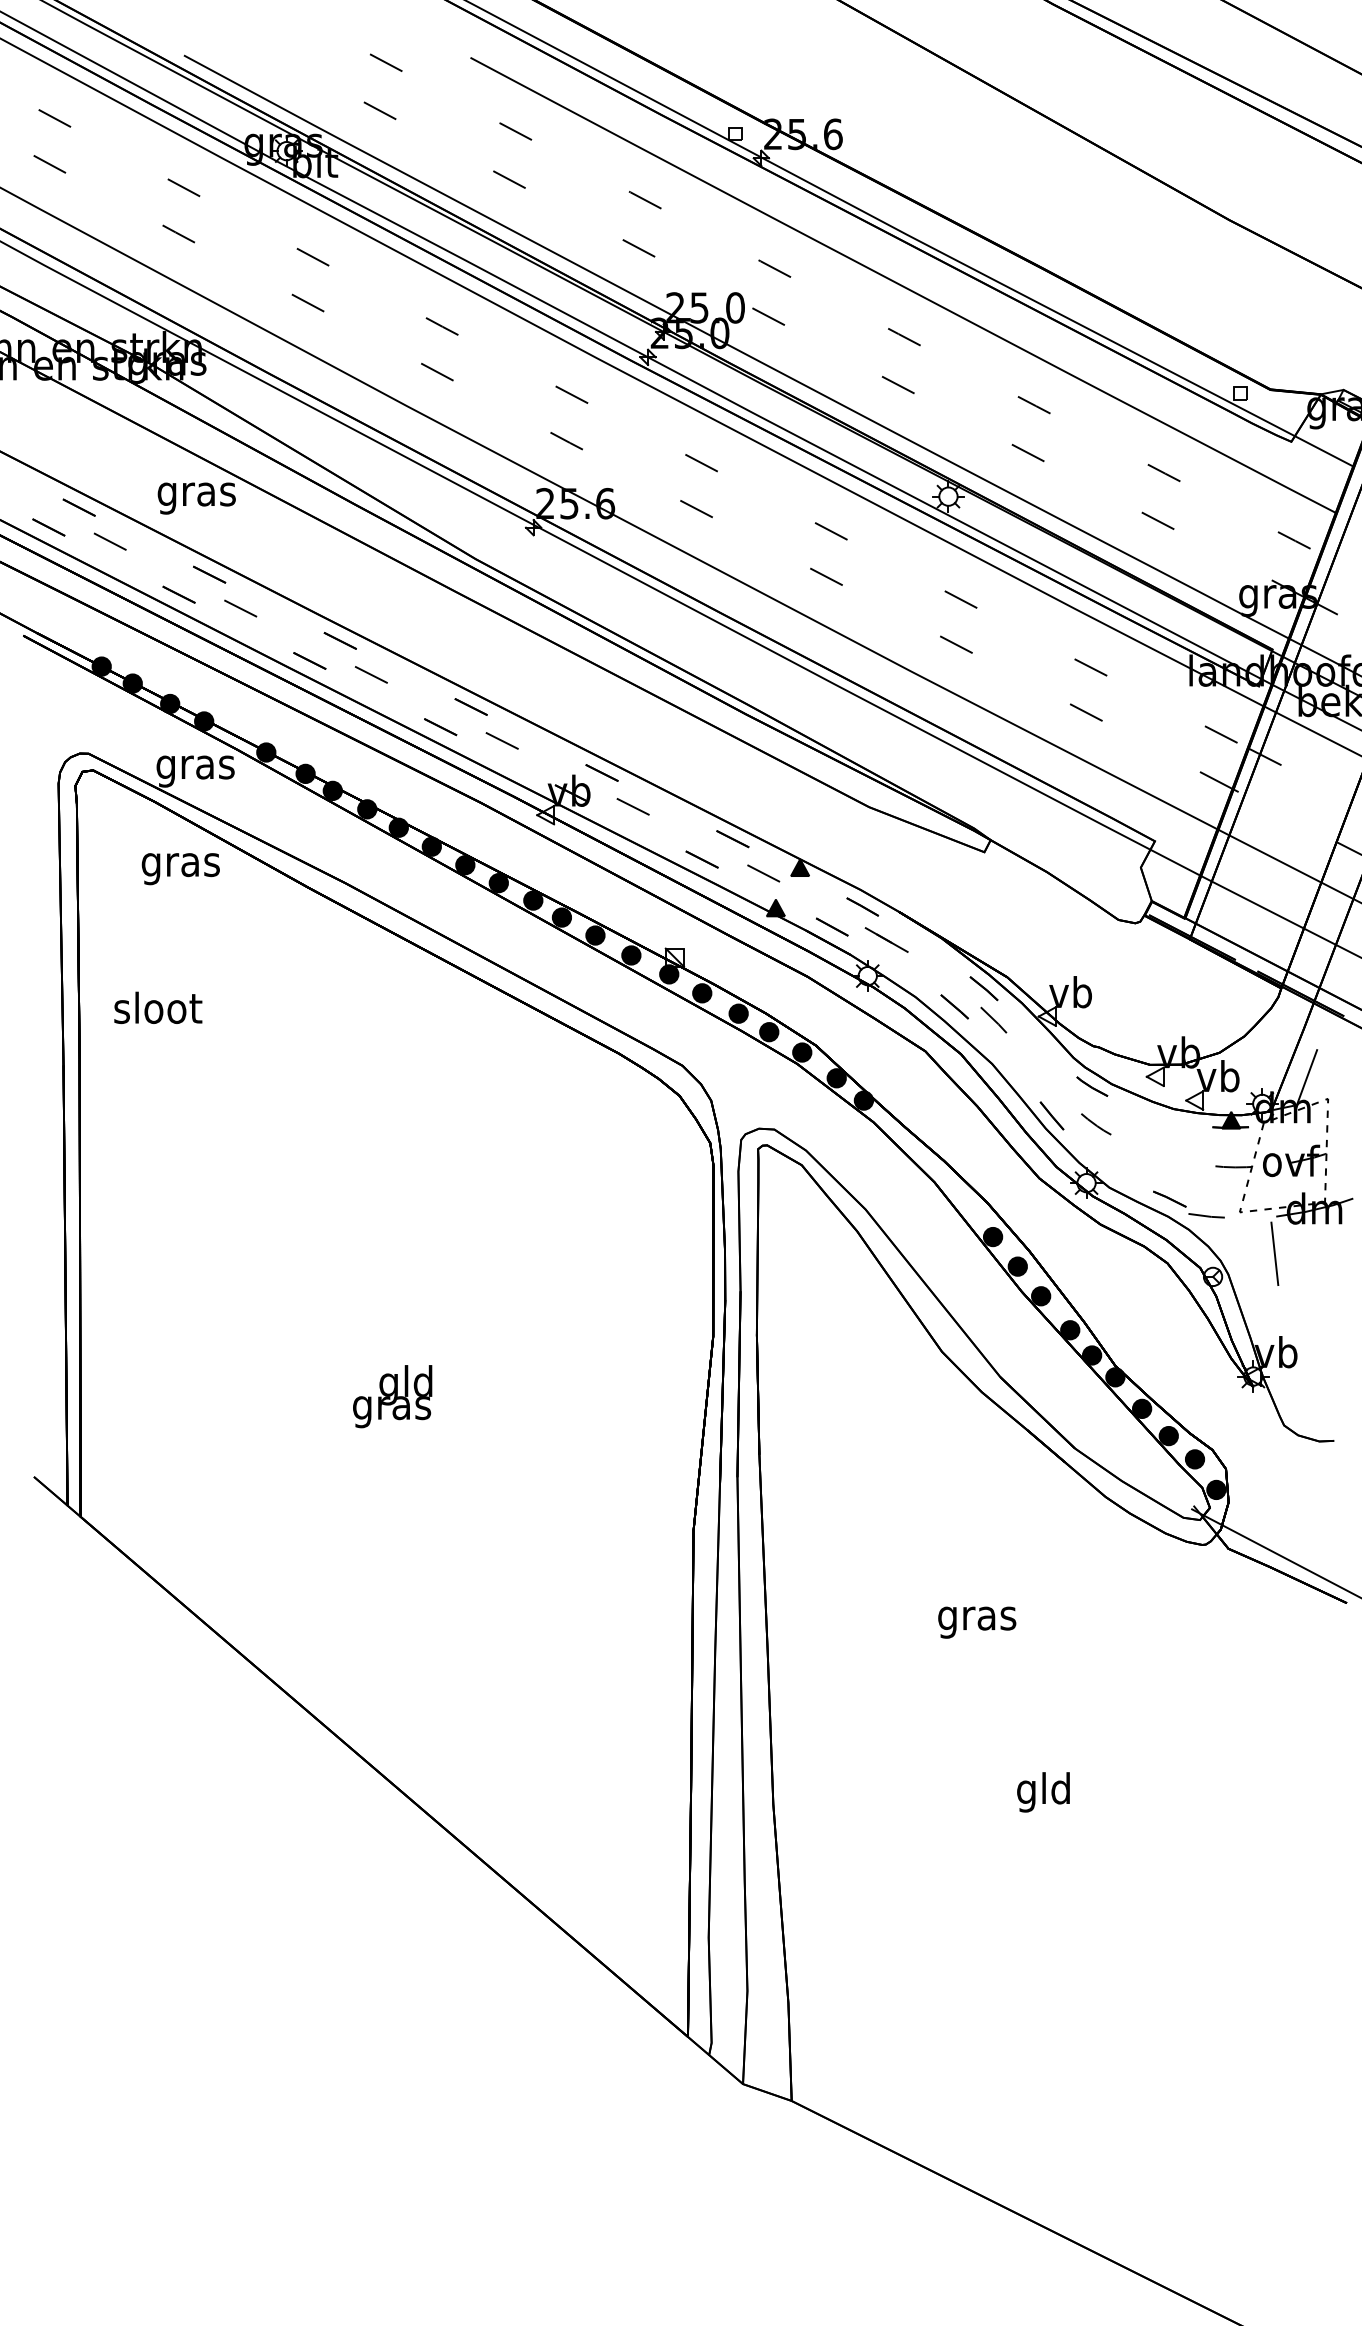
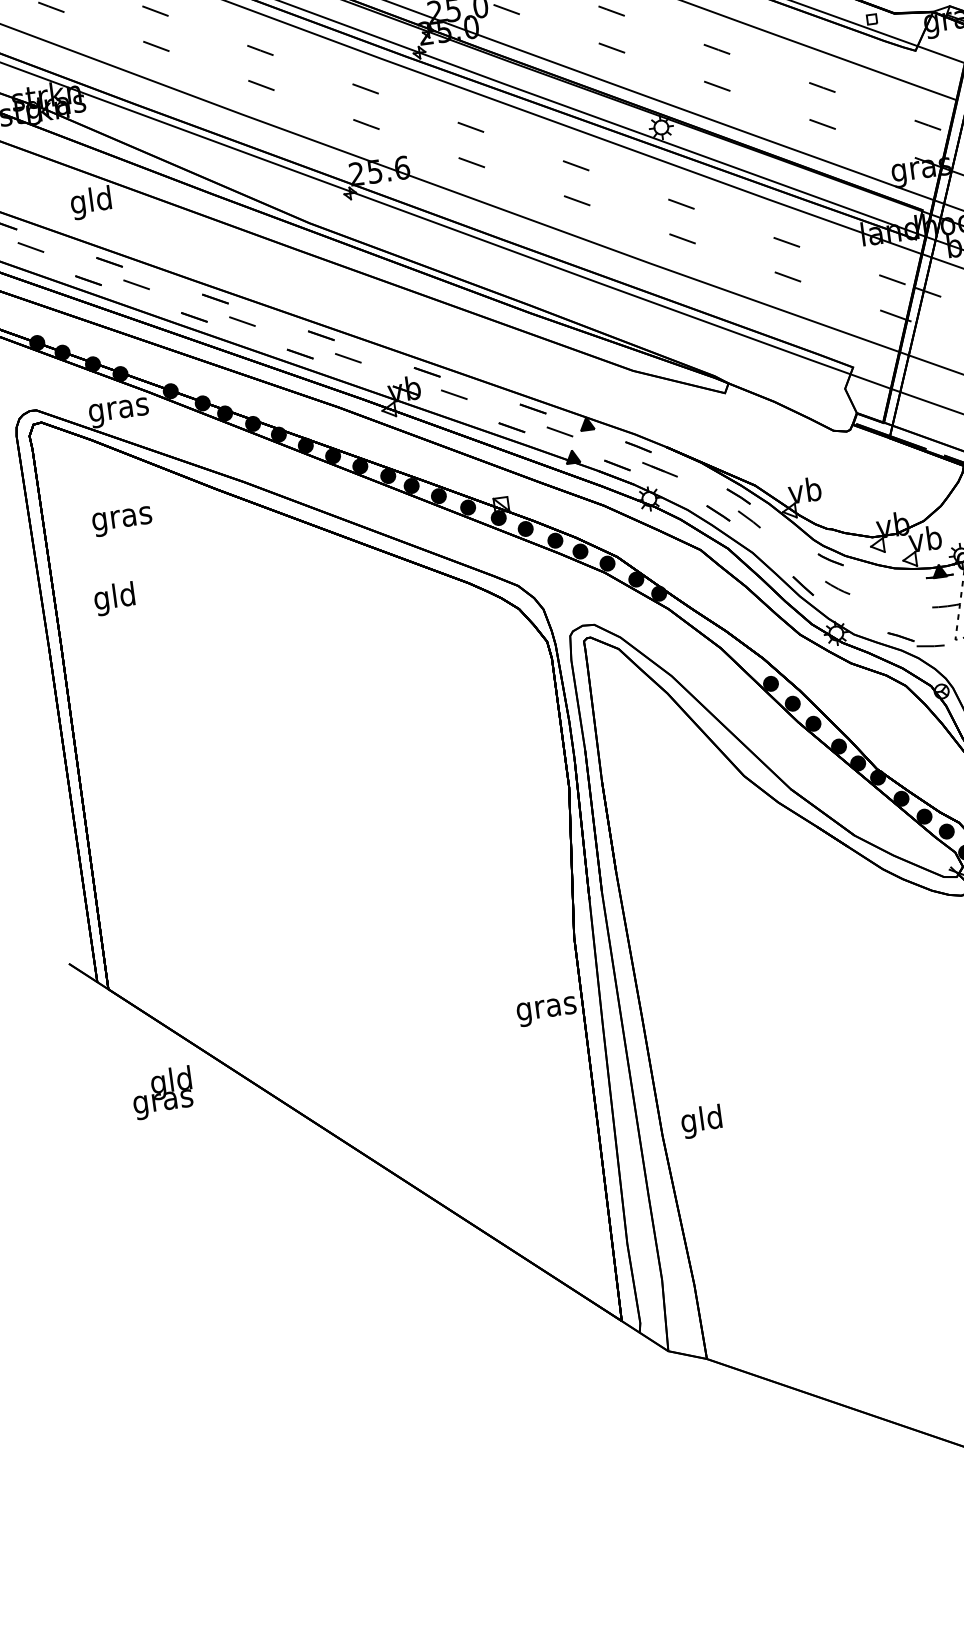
text: (196, 494) -> (91, 202), gras -> gld
text: (180, 869) -> (122, 521), moved
text: (158, 1011) -> (115, 598), sloot -> gld
text: (392, 1396) -> (162, 1092), moved
text: (977, 1622) -> (547, 1011), moved
text: (1043, 1792) -> (701, 1121), moved

